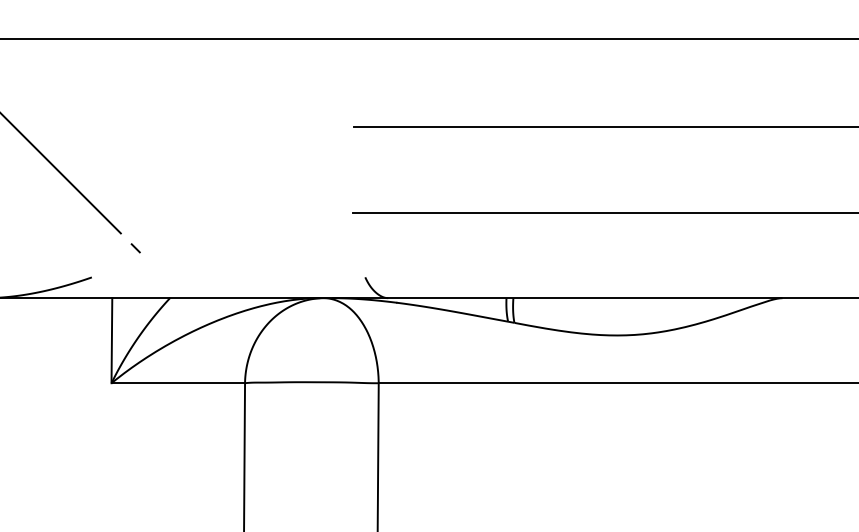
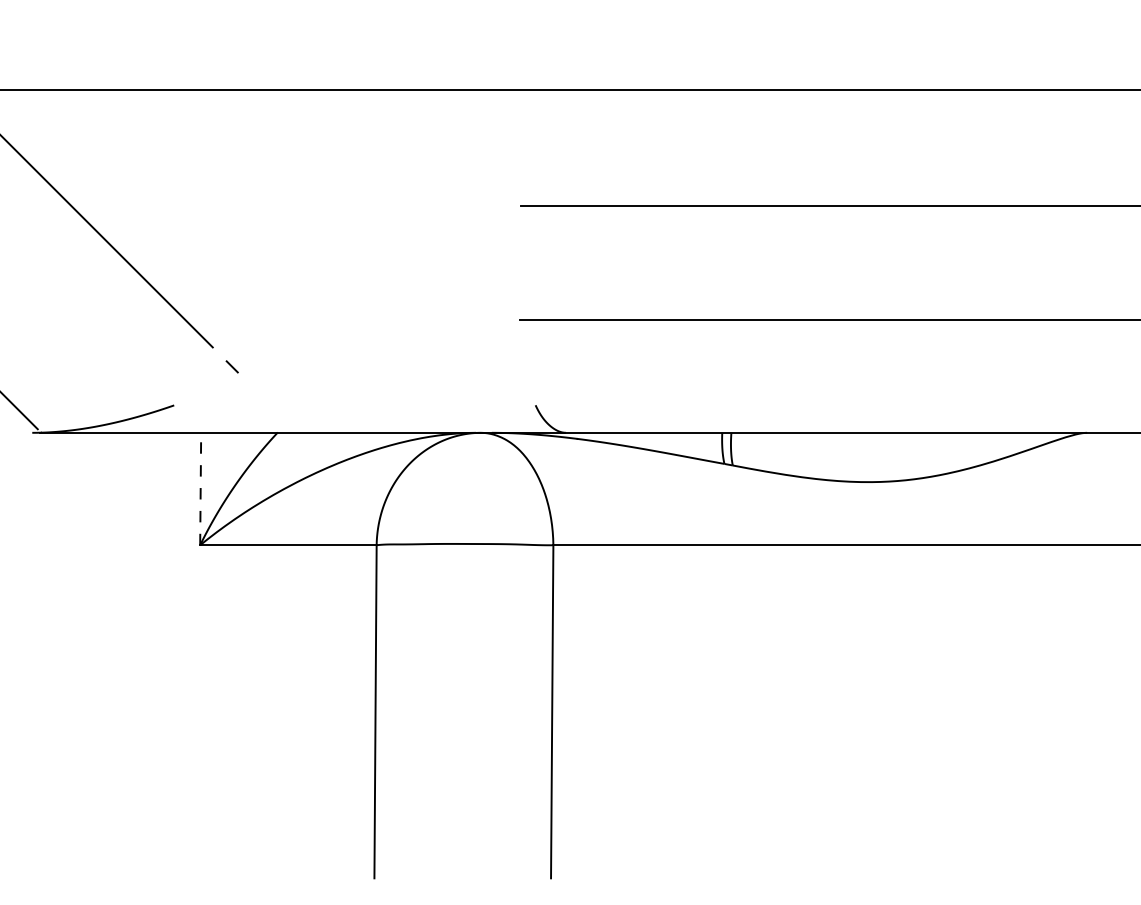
line: (111, 340) -> (200, 488), solid -> dashed

